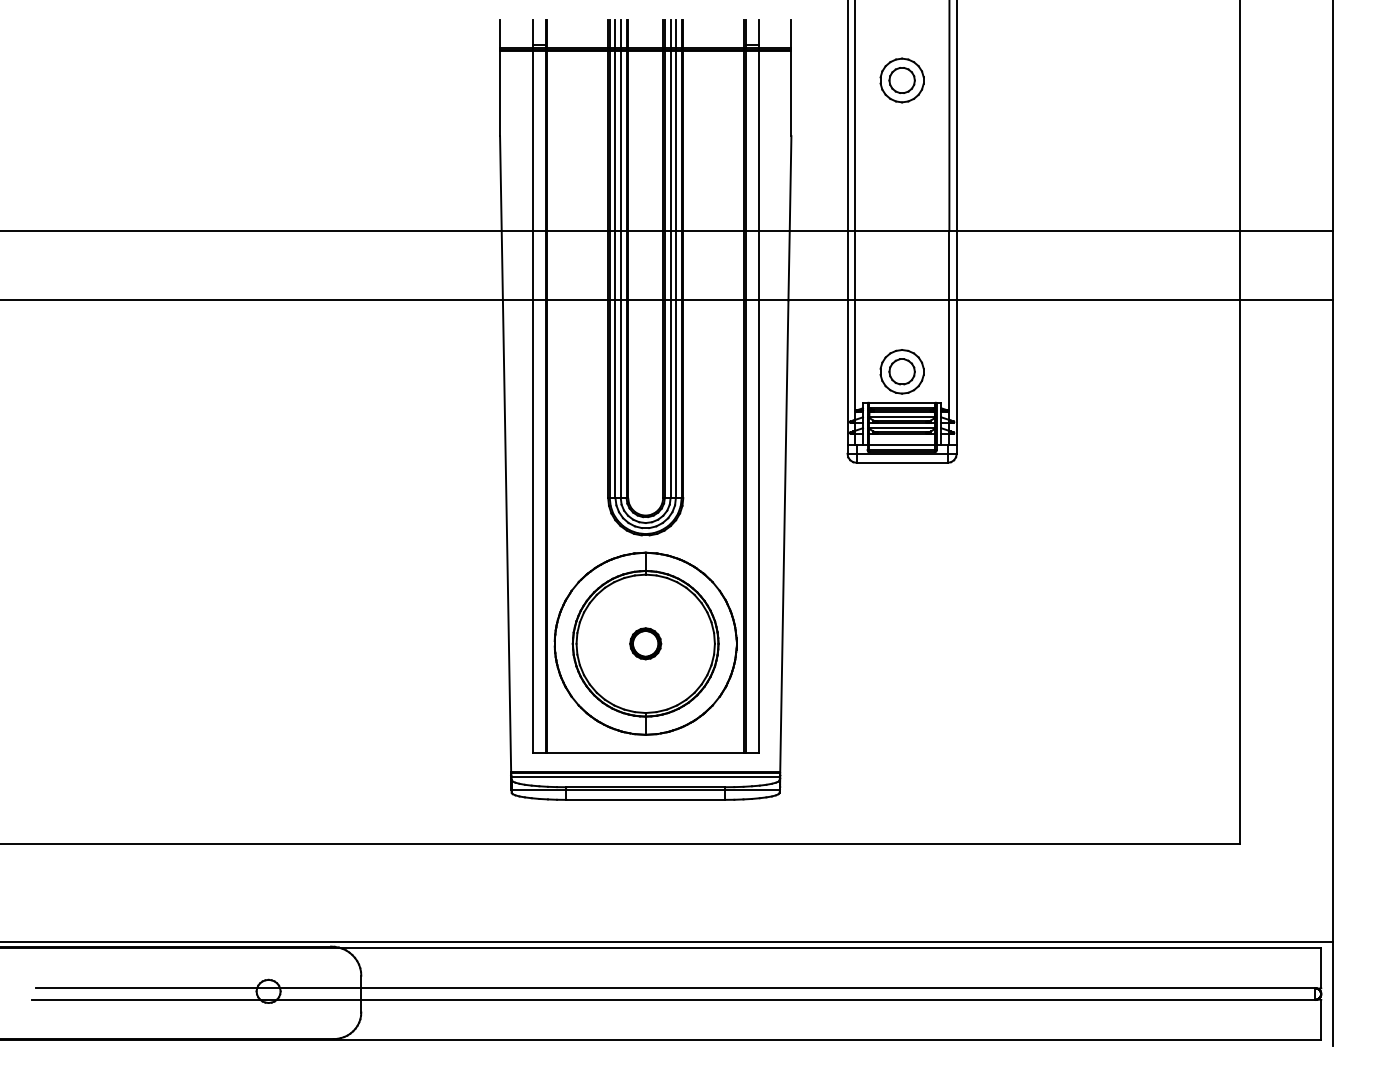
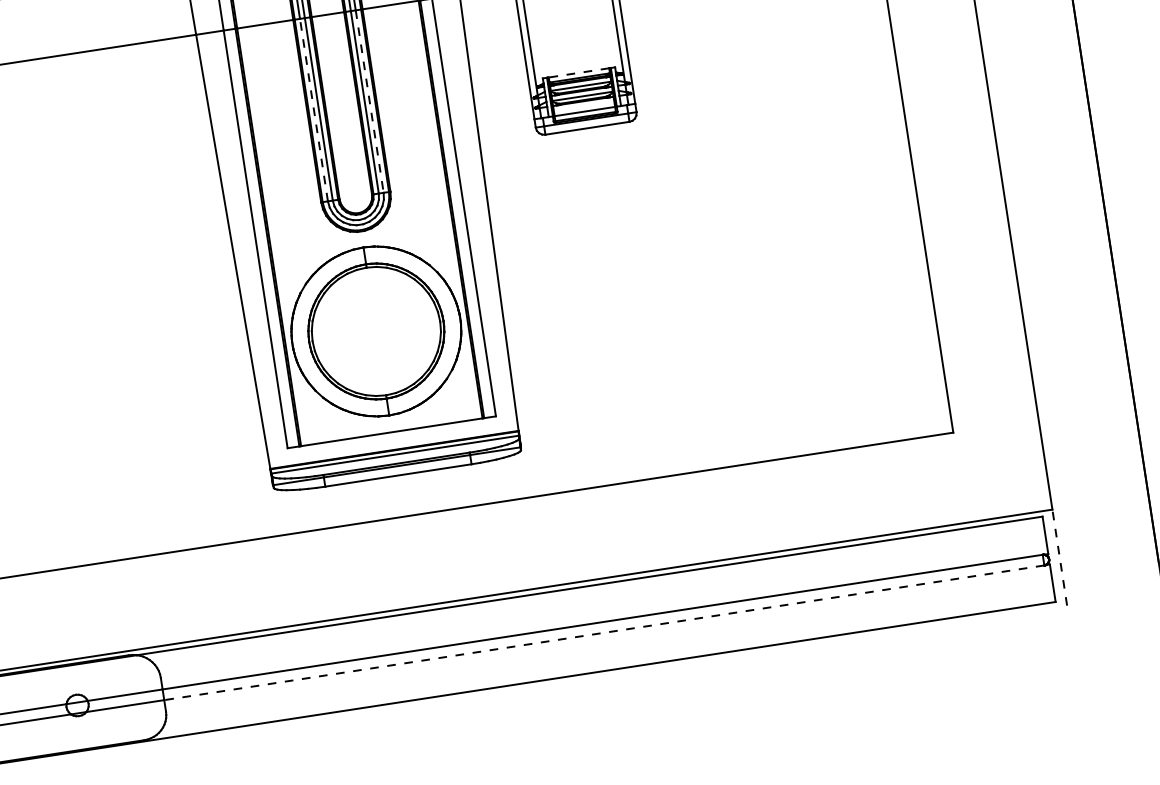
part: (901, 371) -> (573, 44), removed
line: (615, 399) -> (314, 110), solid -> dashed
line: (675, 399) -> (369, 101), solid -> dashed
line: (902, 402) -> (579, 72), solid -> dashed
part: (645, 643) -> (376, 331), removed
line: (1332, 993) -> (1059, 557), solid -> dashed
line: (838, 999) -> (604, 632), solid -> dashed

